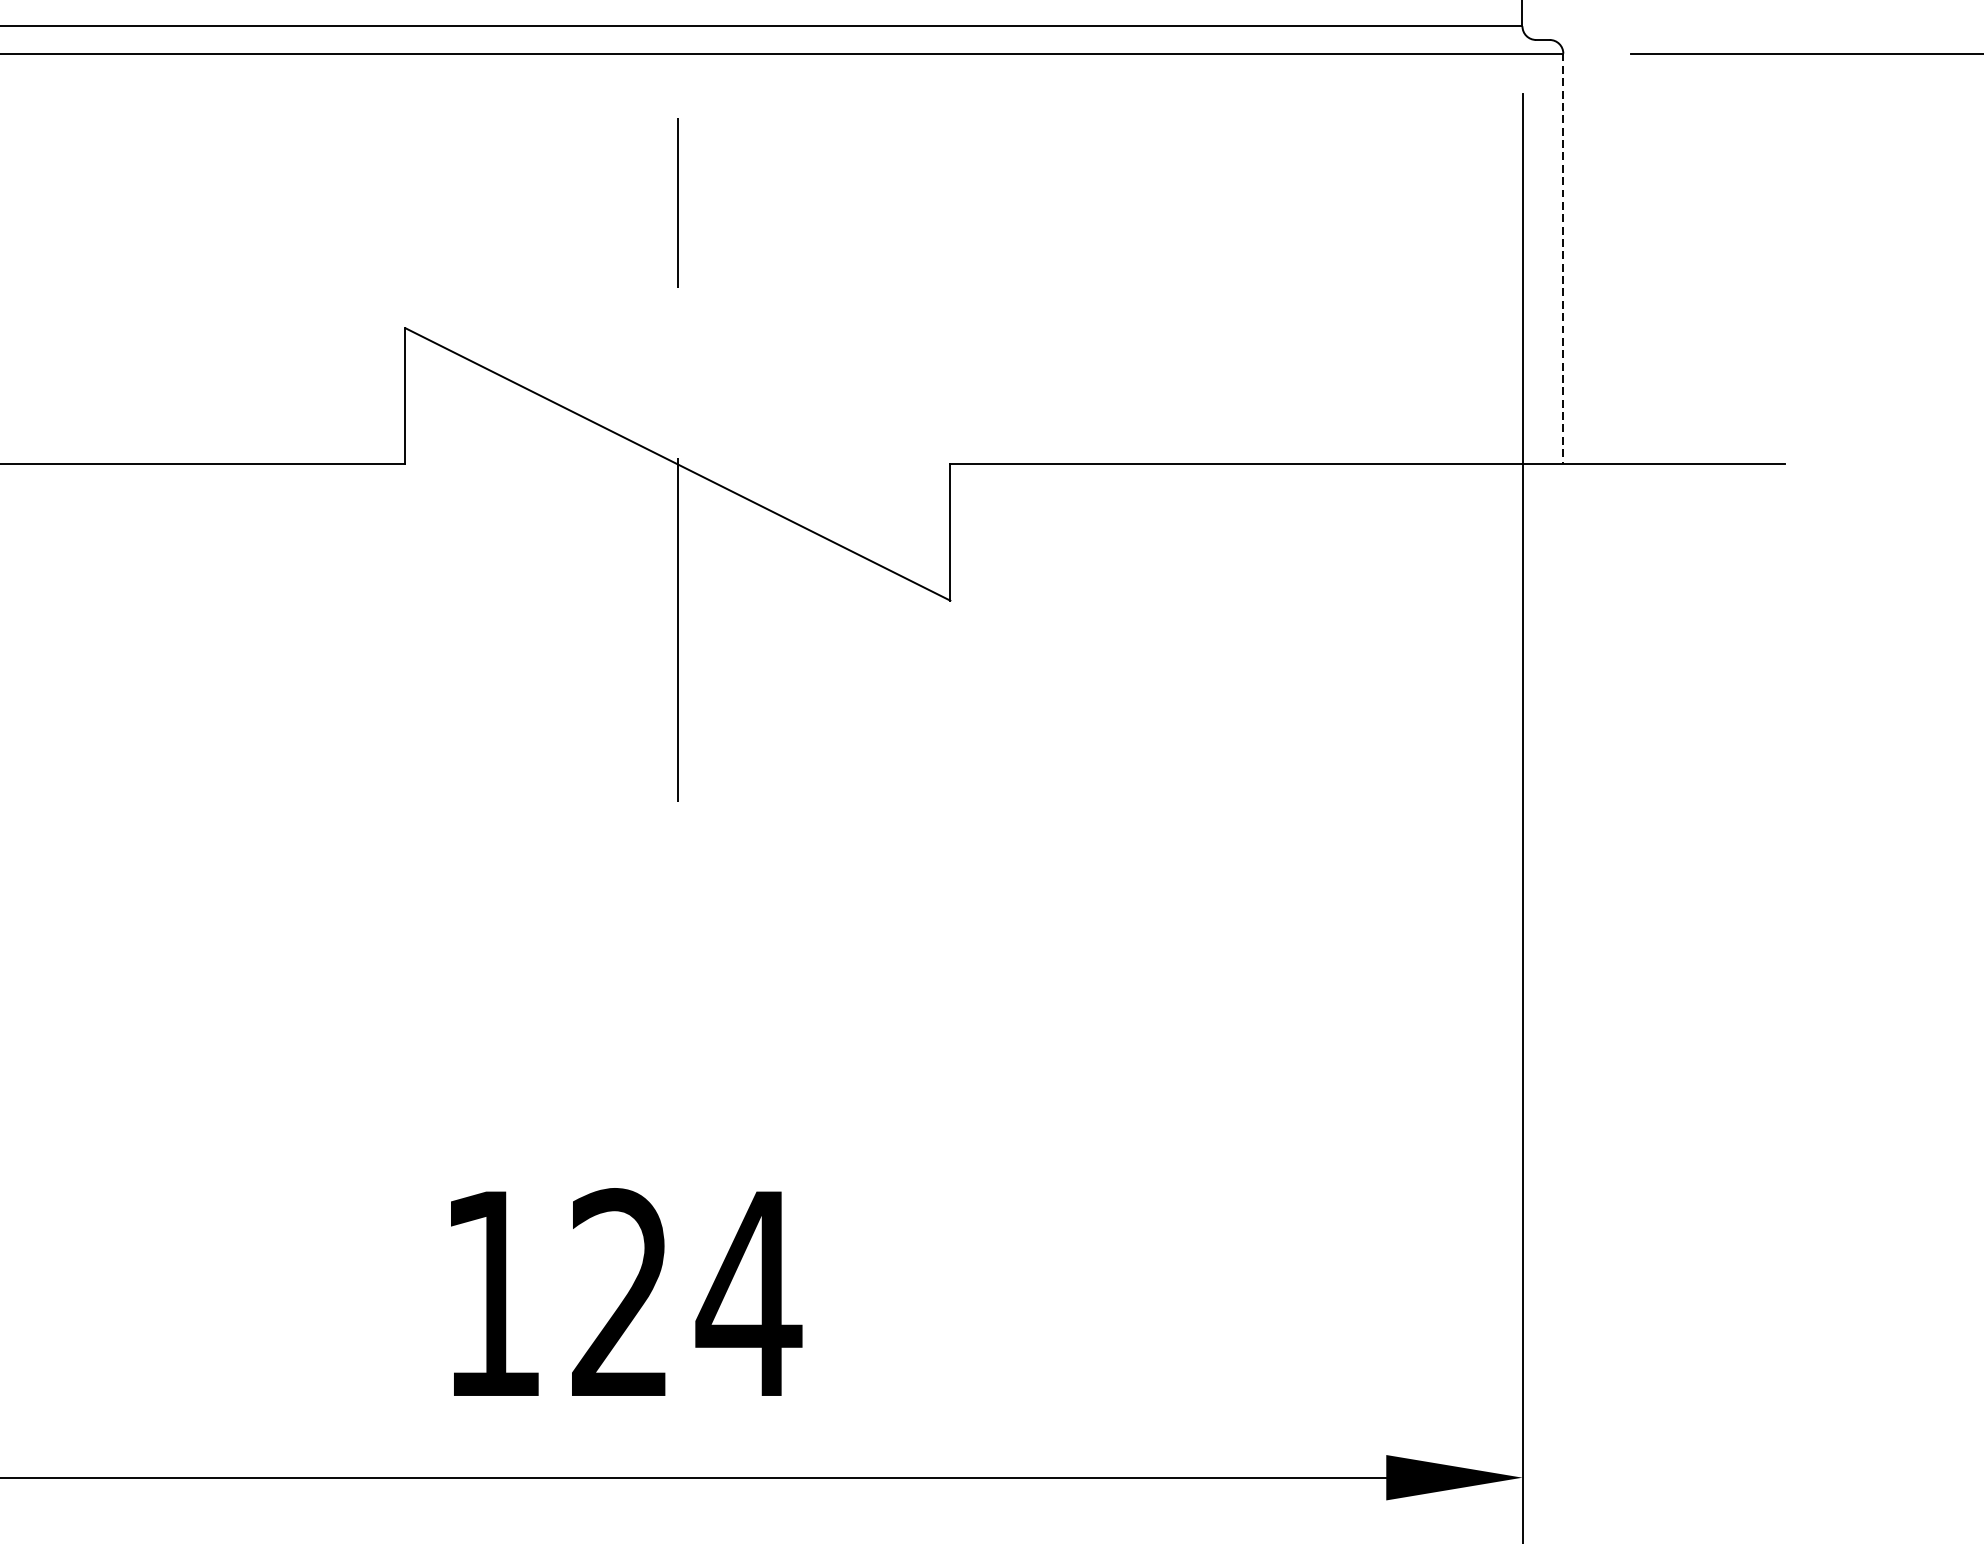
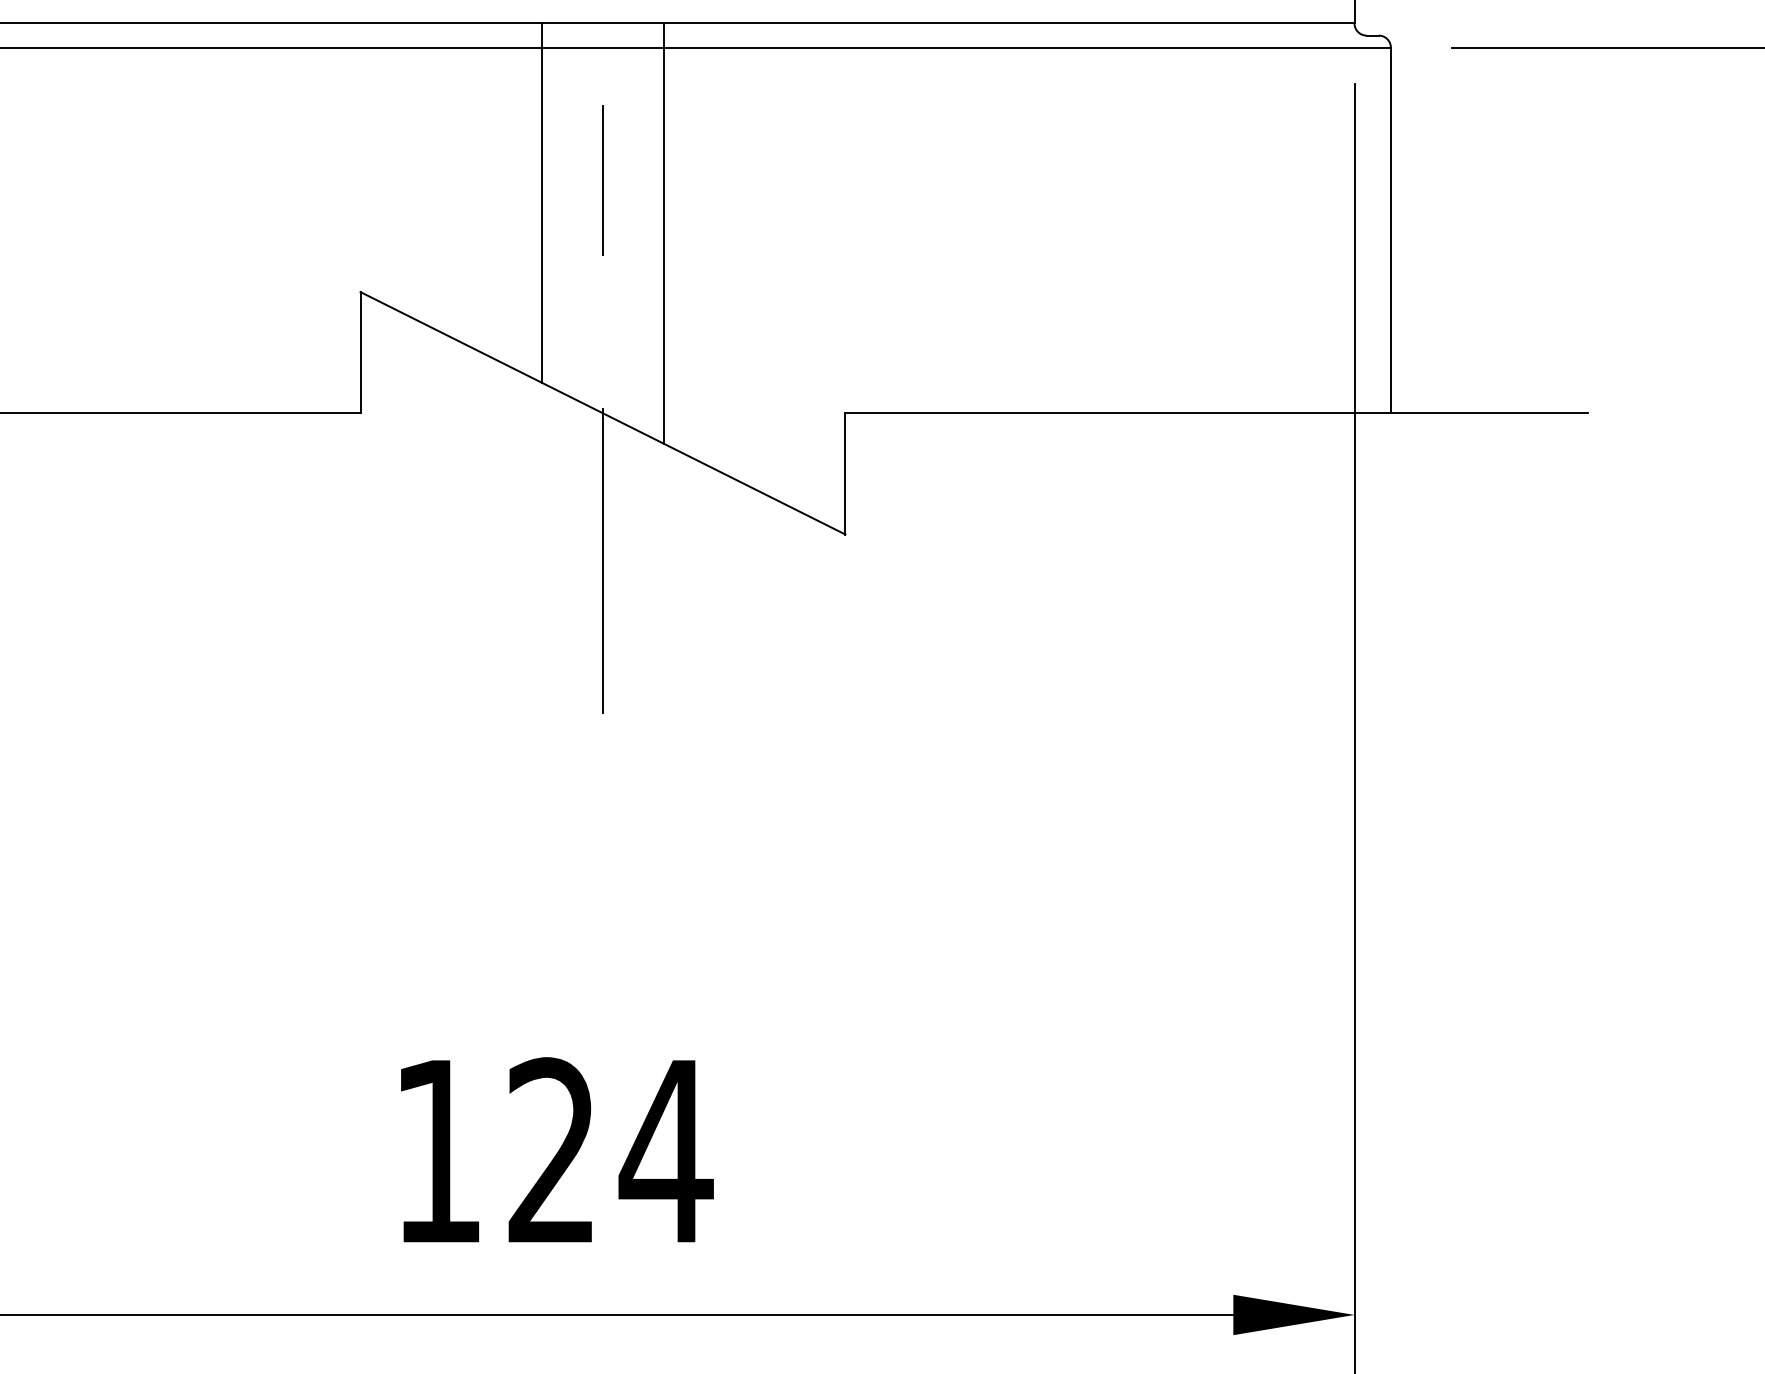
line: (609, 228) -> (542, 203), added
line: (1562, 258) -> (1390, 230), dashed -> solid
line: (745, 262) -> (663, 233), added

